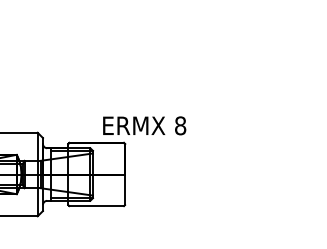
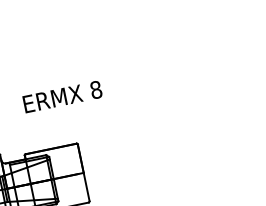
text: (144, 125) -> (62, 96), moved

